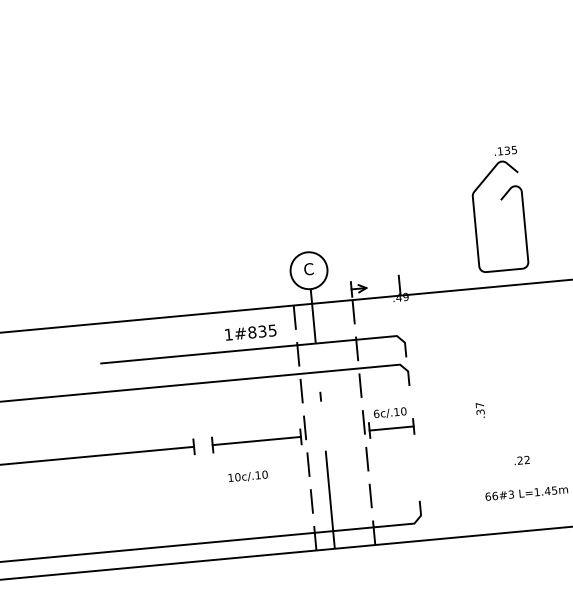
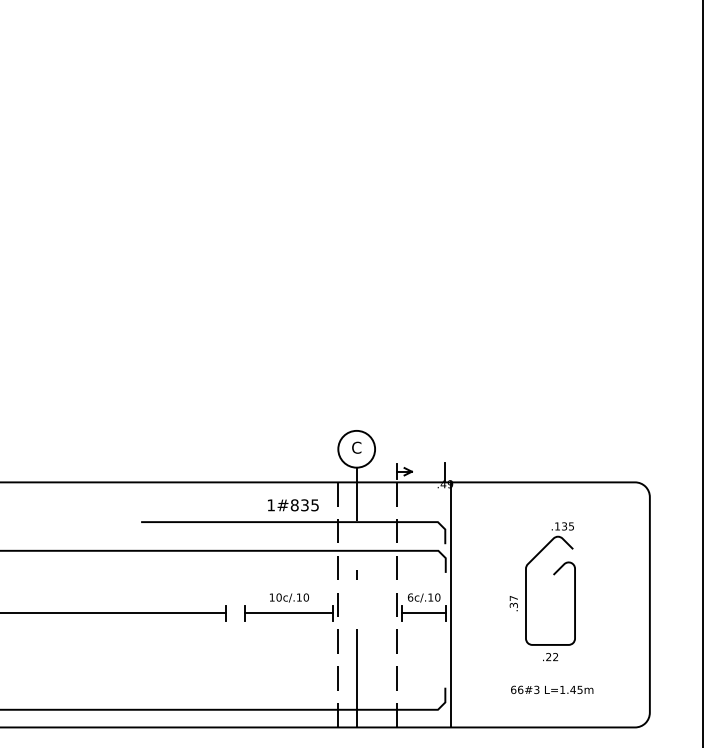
part: (501, 200) -> (554, 575), moved
line: (418, 417) -> (451, 604), added
text: (248, 476) -> (289, 597), moved

